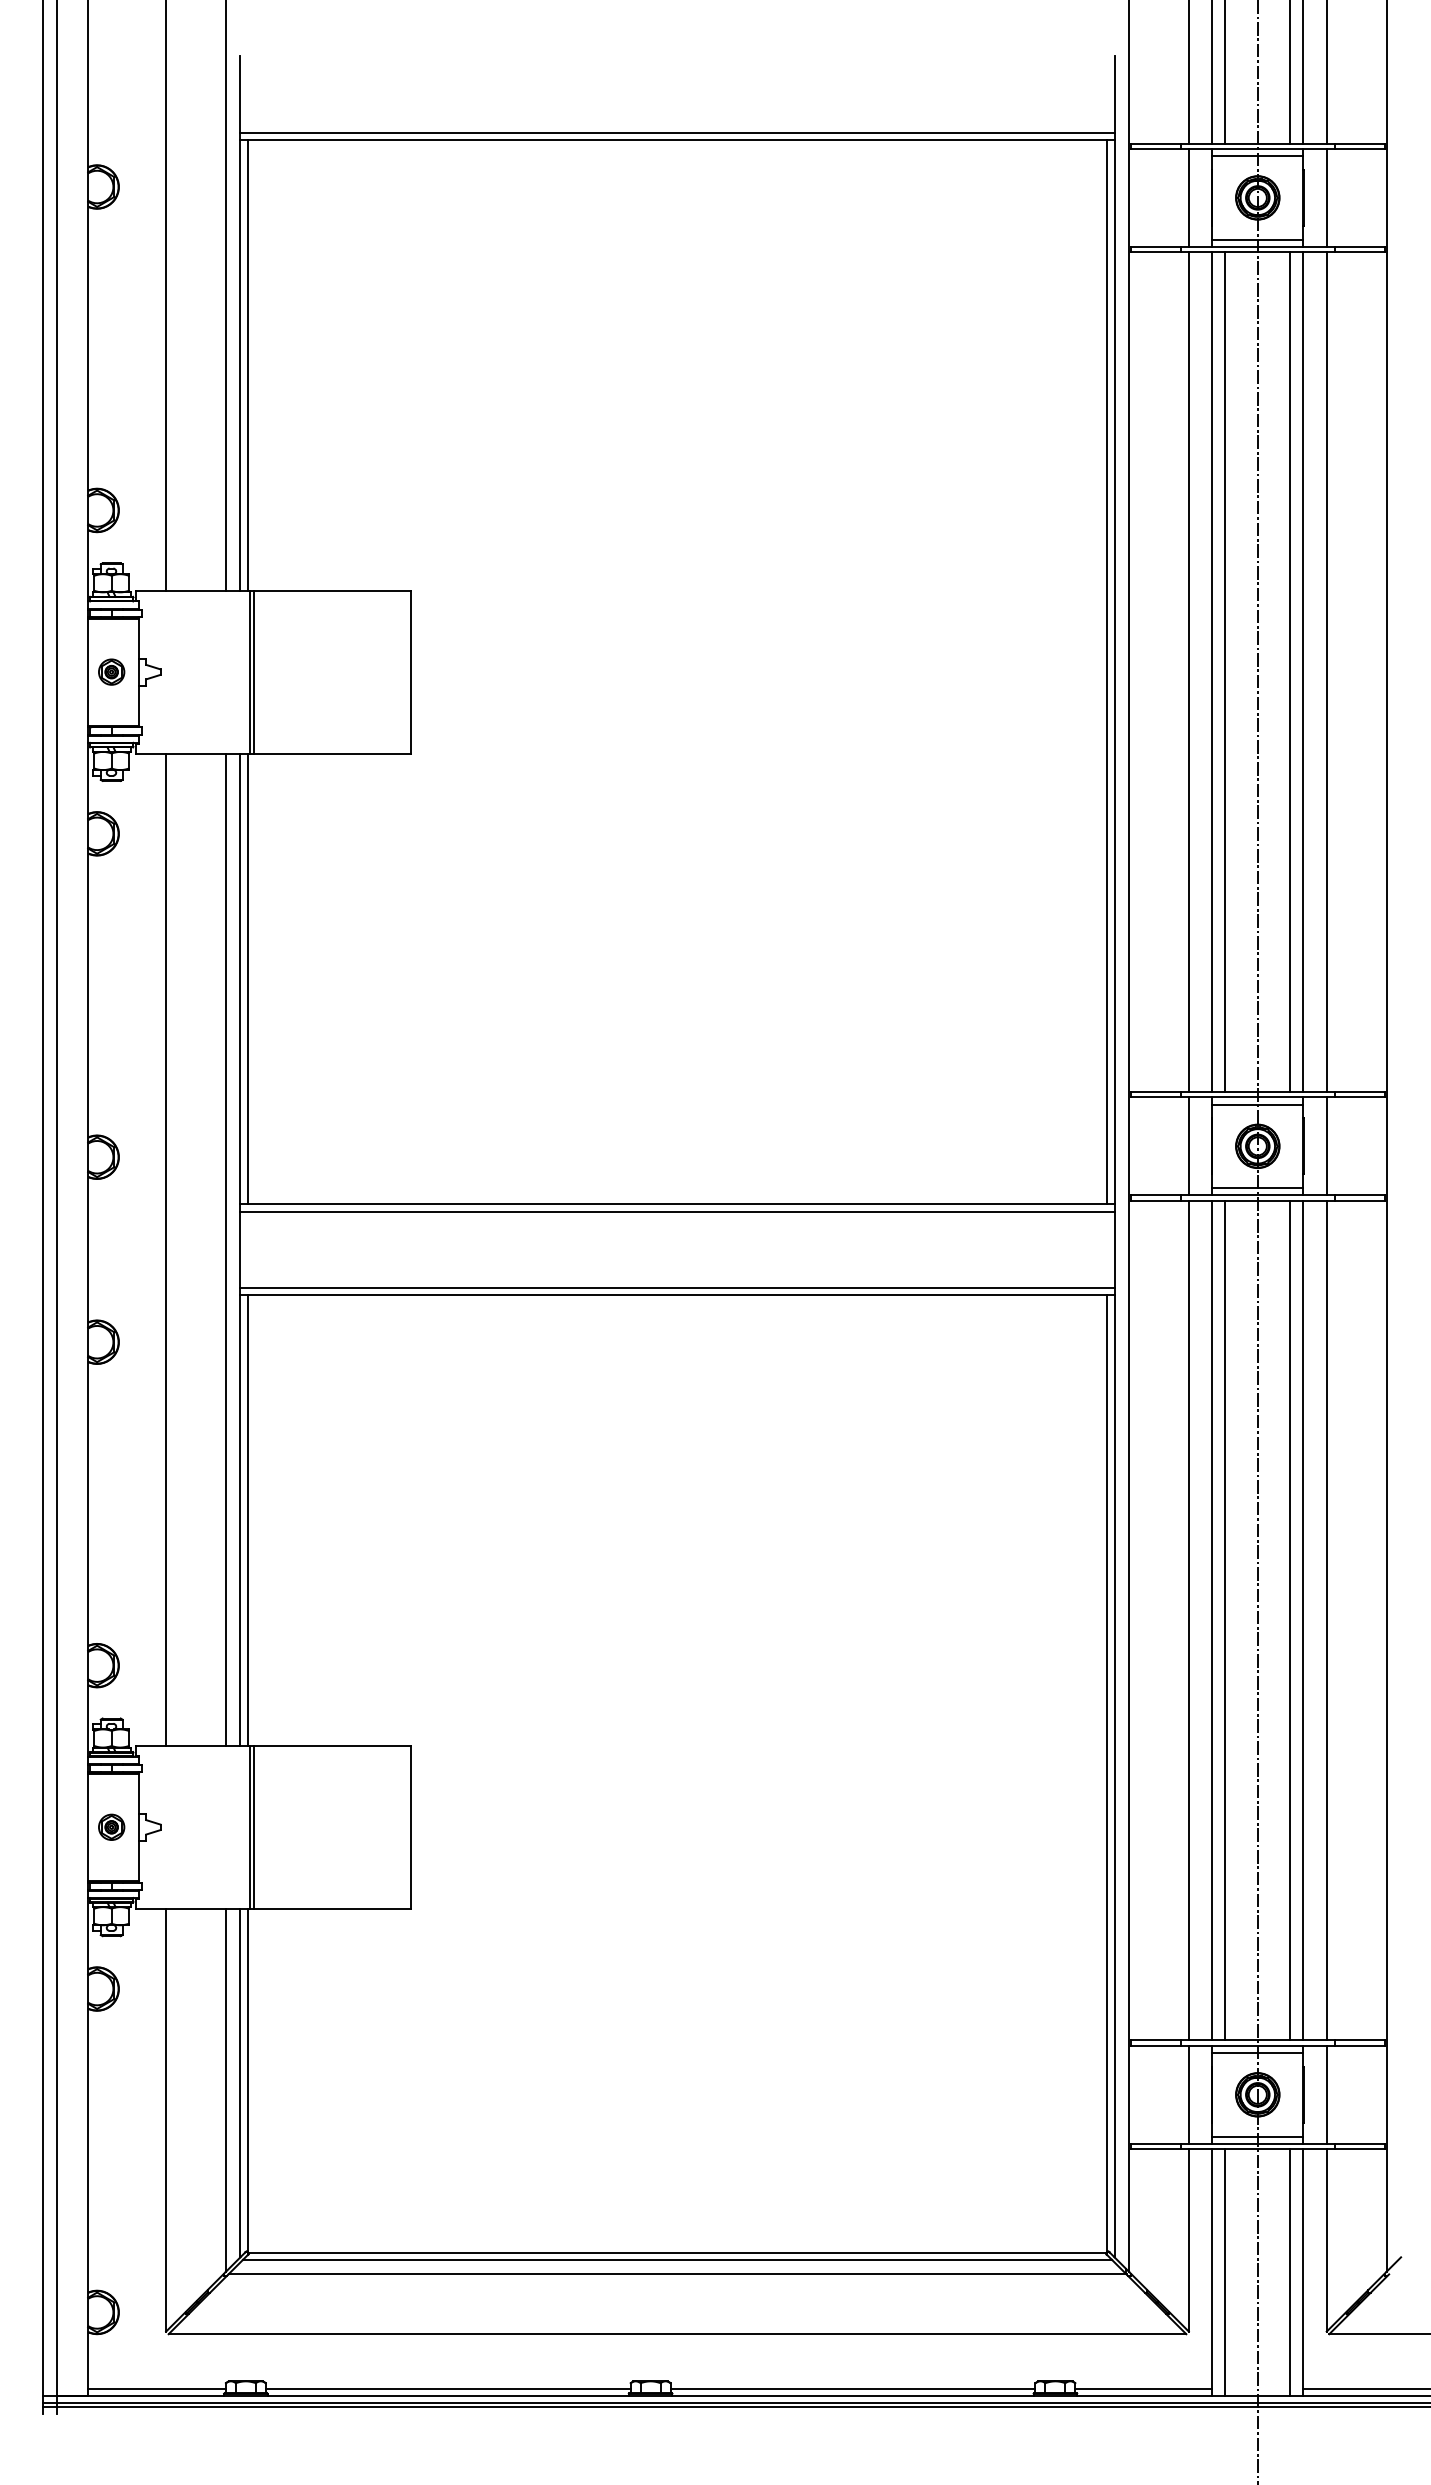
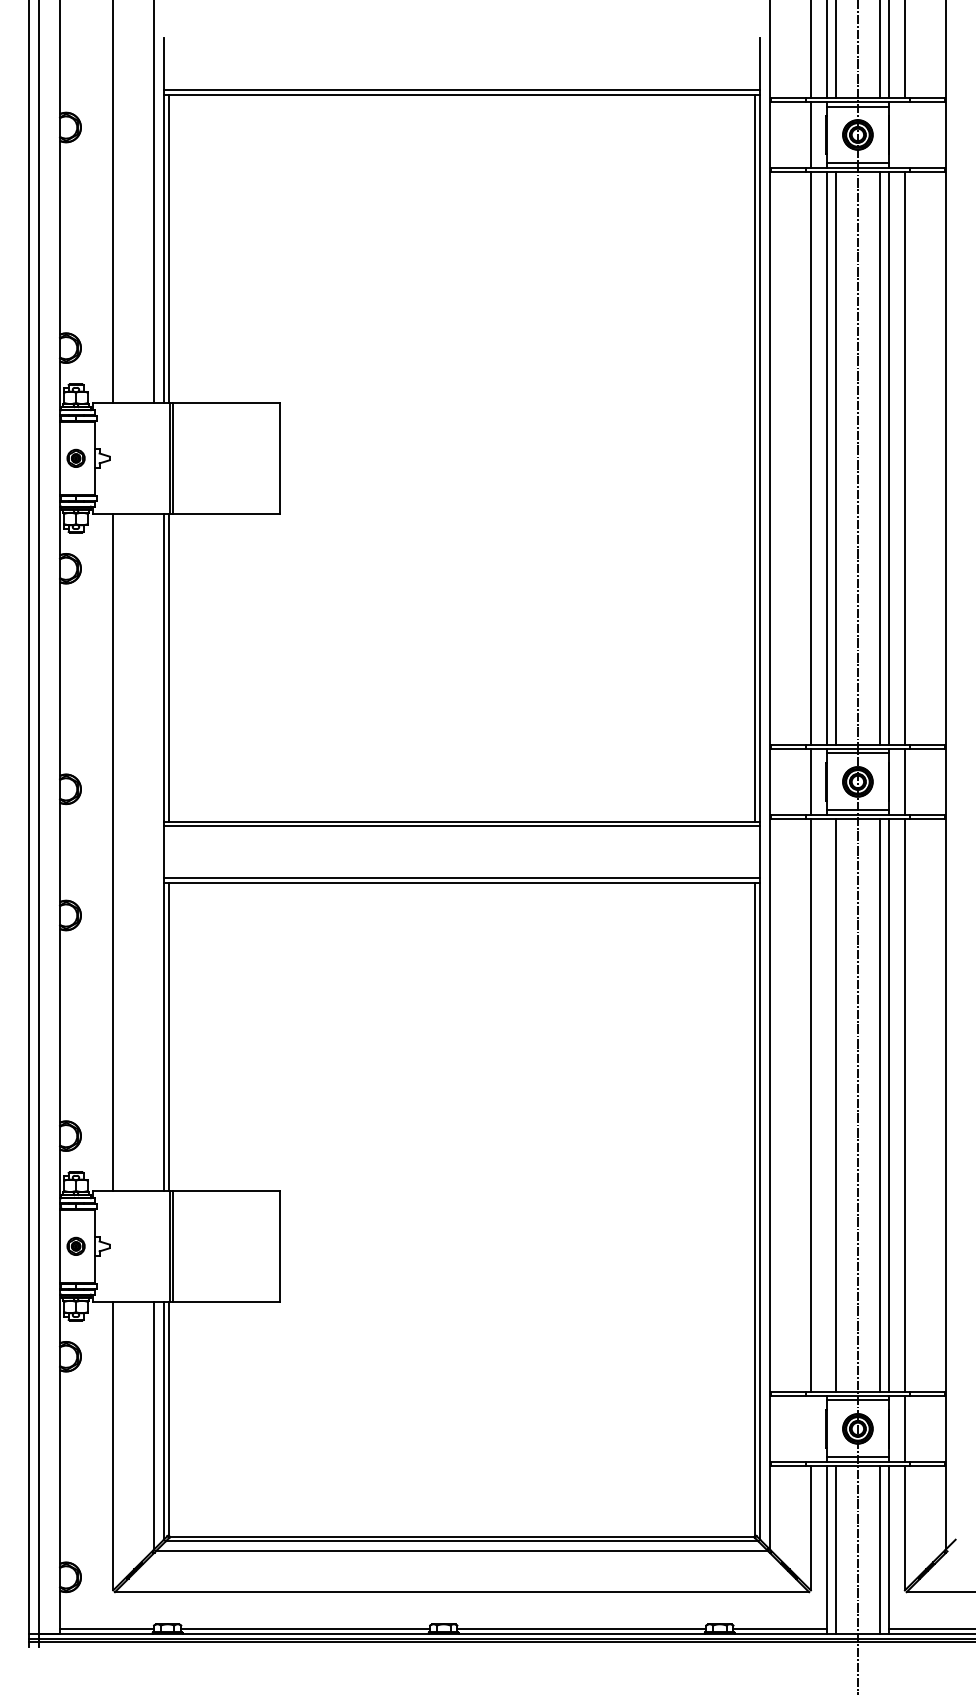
line: (1326, 197) -> (904, 134), removed
line: (226, 1249) -> (154, 852), removed
line: (1211, 1620) -> (826, 1105), removed
line: (1188, 2094) -> (810, 1428), removed

